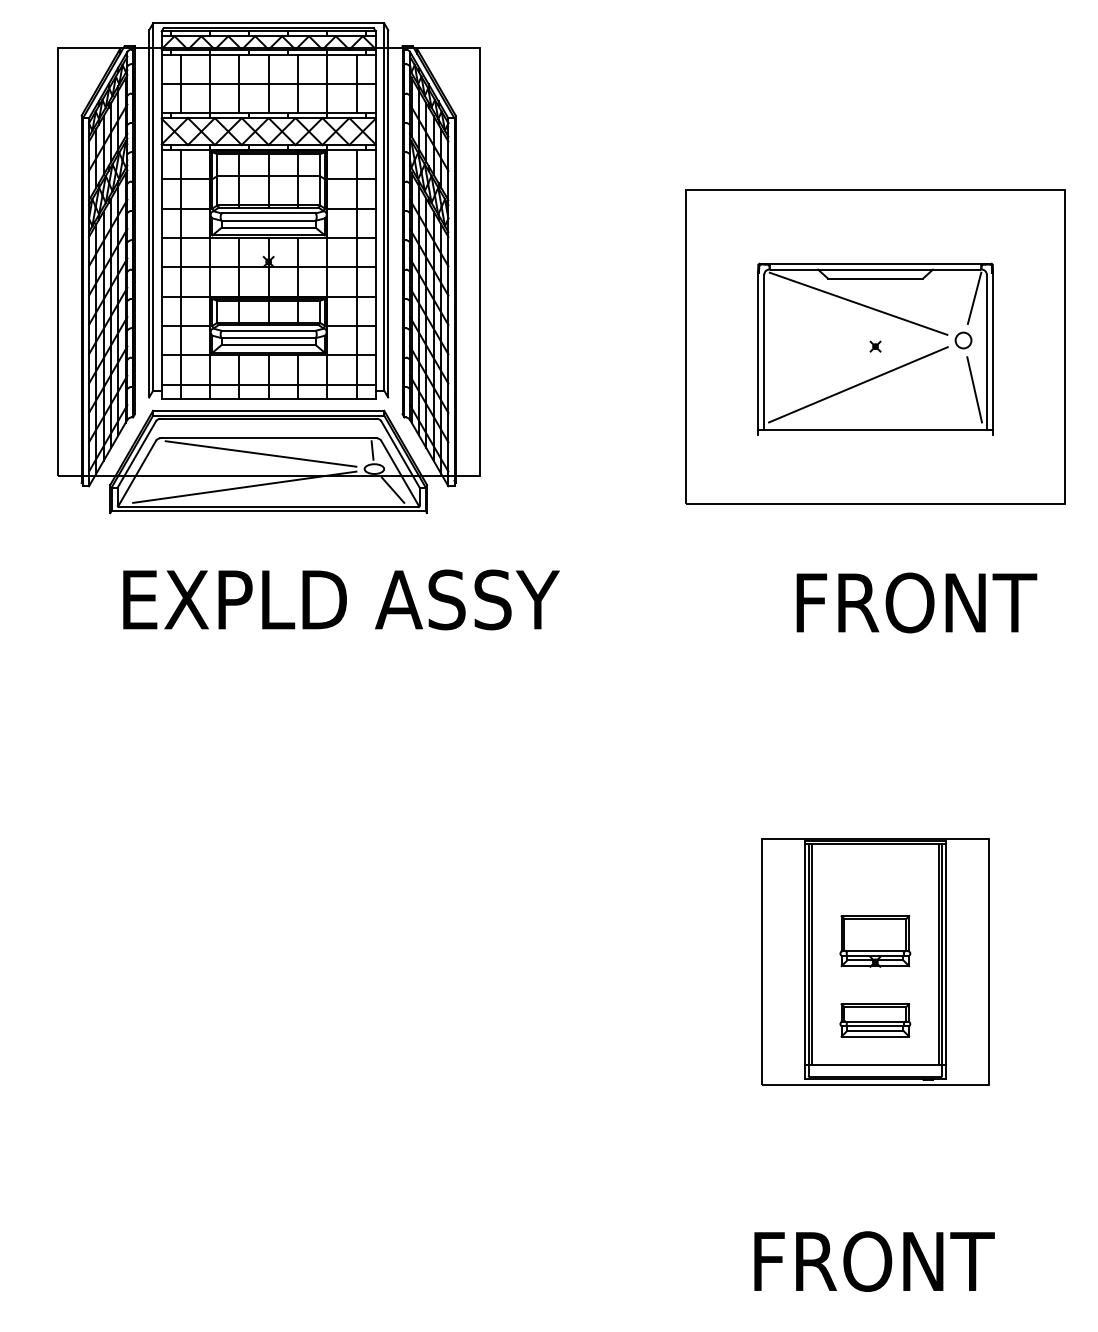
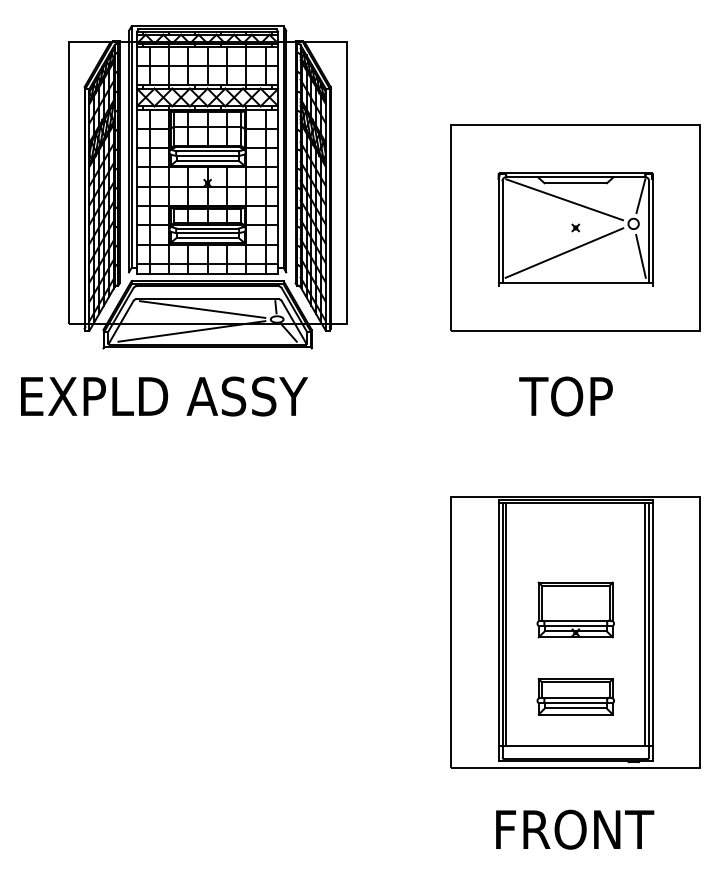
part: (268, 268) -> (207, 187), moved
text: (341, 599) -> (164, 396), moved
text: (913, 602) -> (600, 396), FRONT -> TOP
part: (875, 961) -> (575, 632), size x1.67

